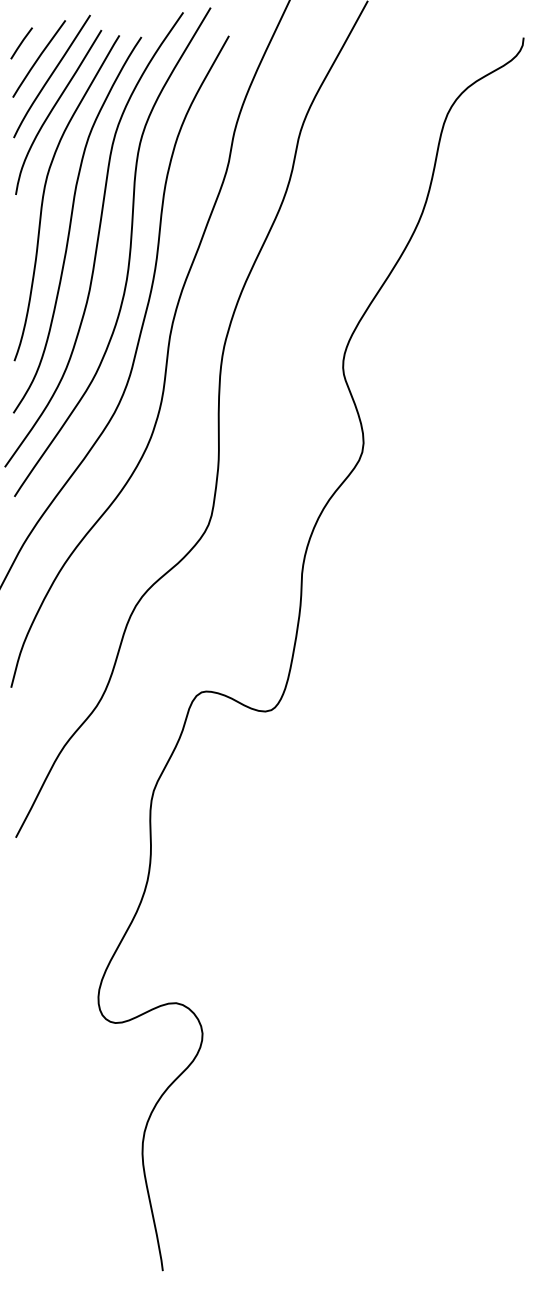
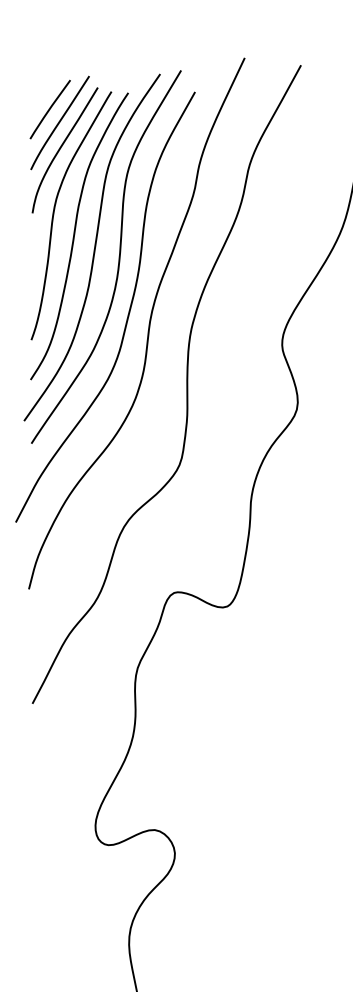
line: (21, 43) -> (36, 97), removed

